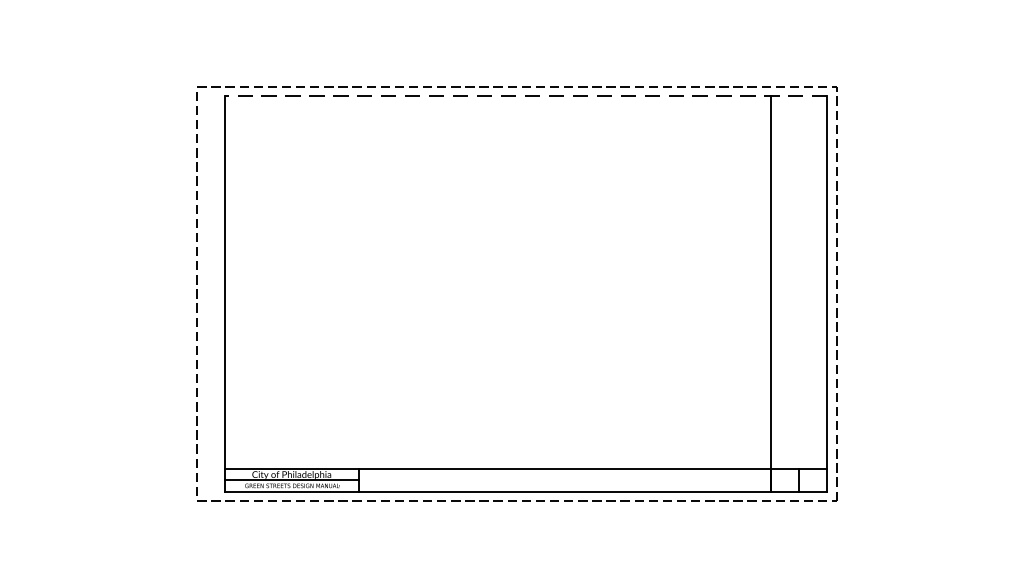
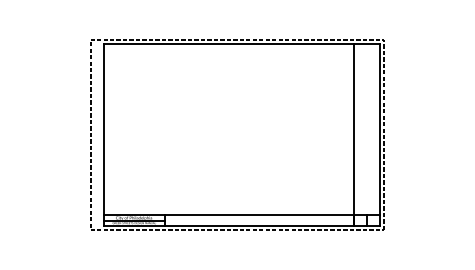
line: (525, 97) -> (241, 44), dashed -> solid

